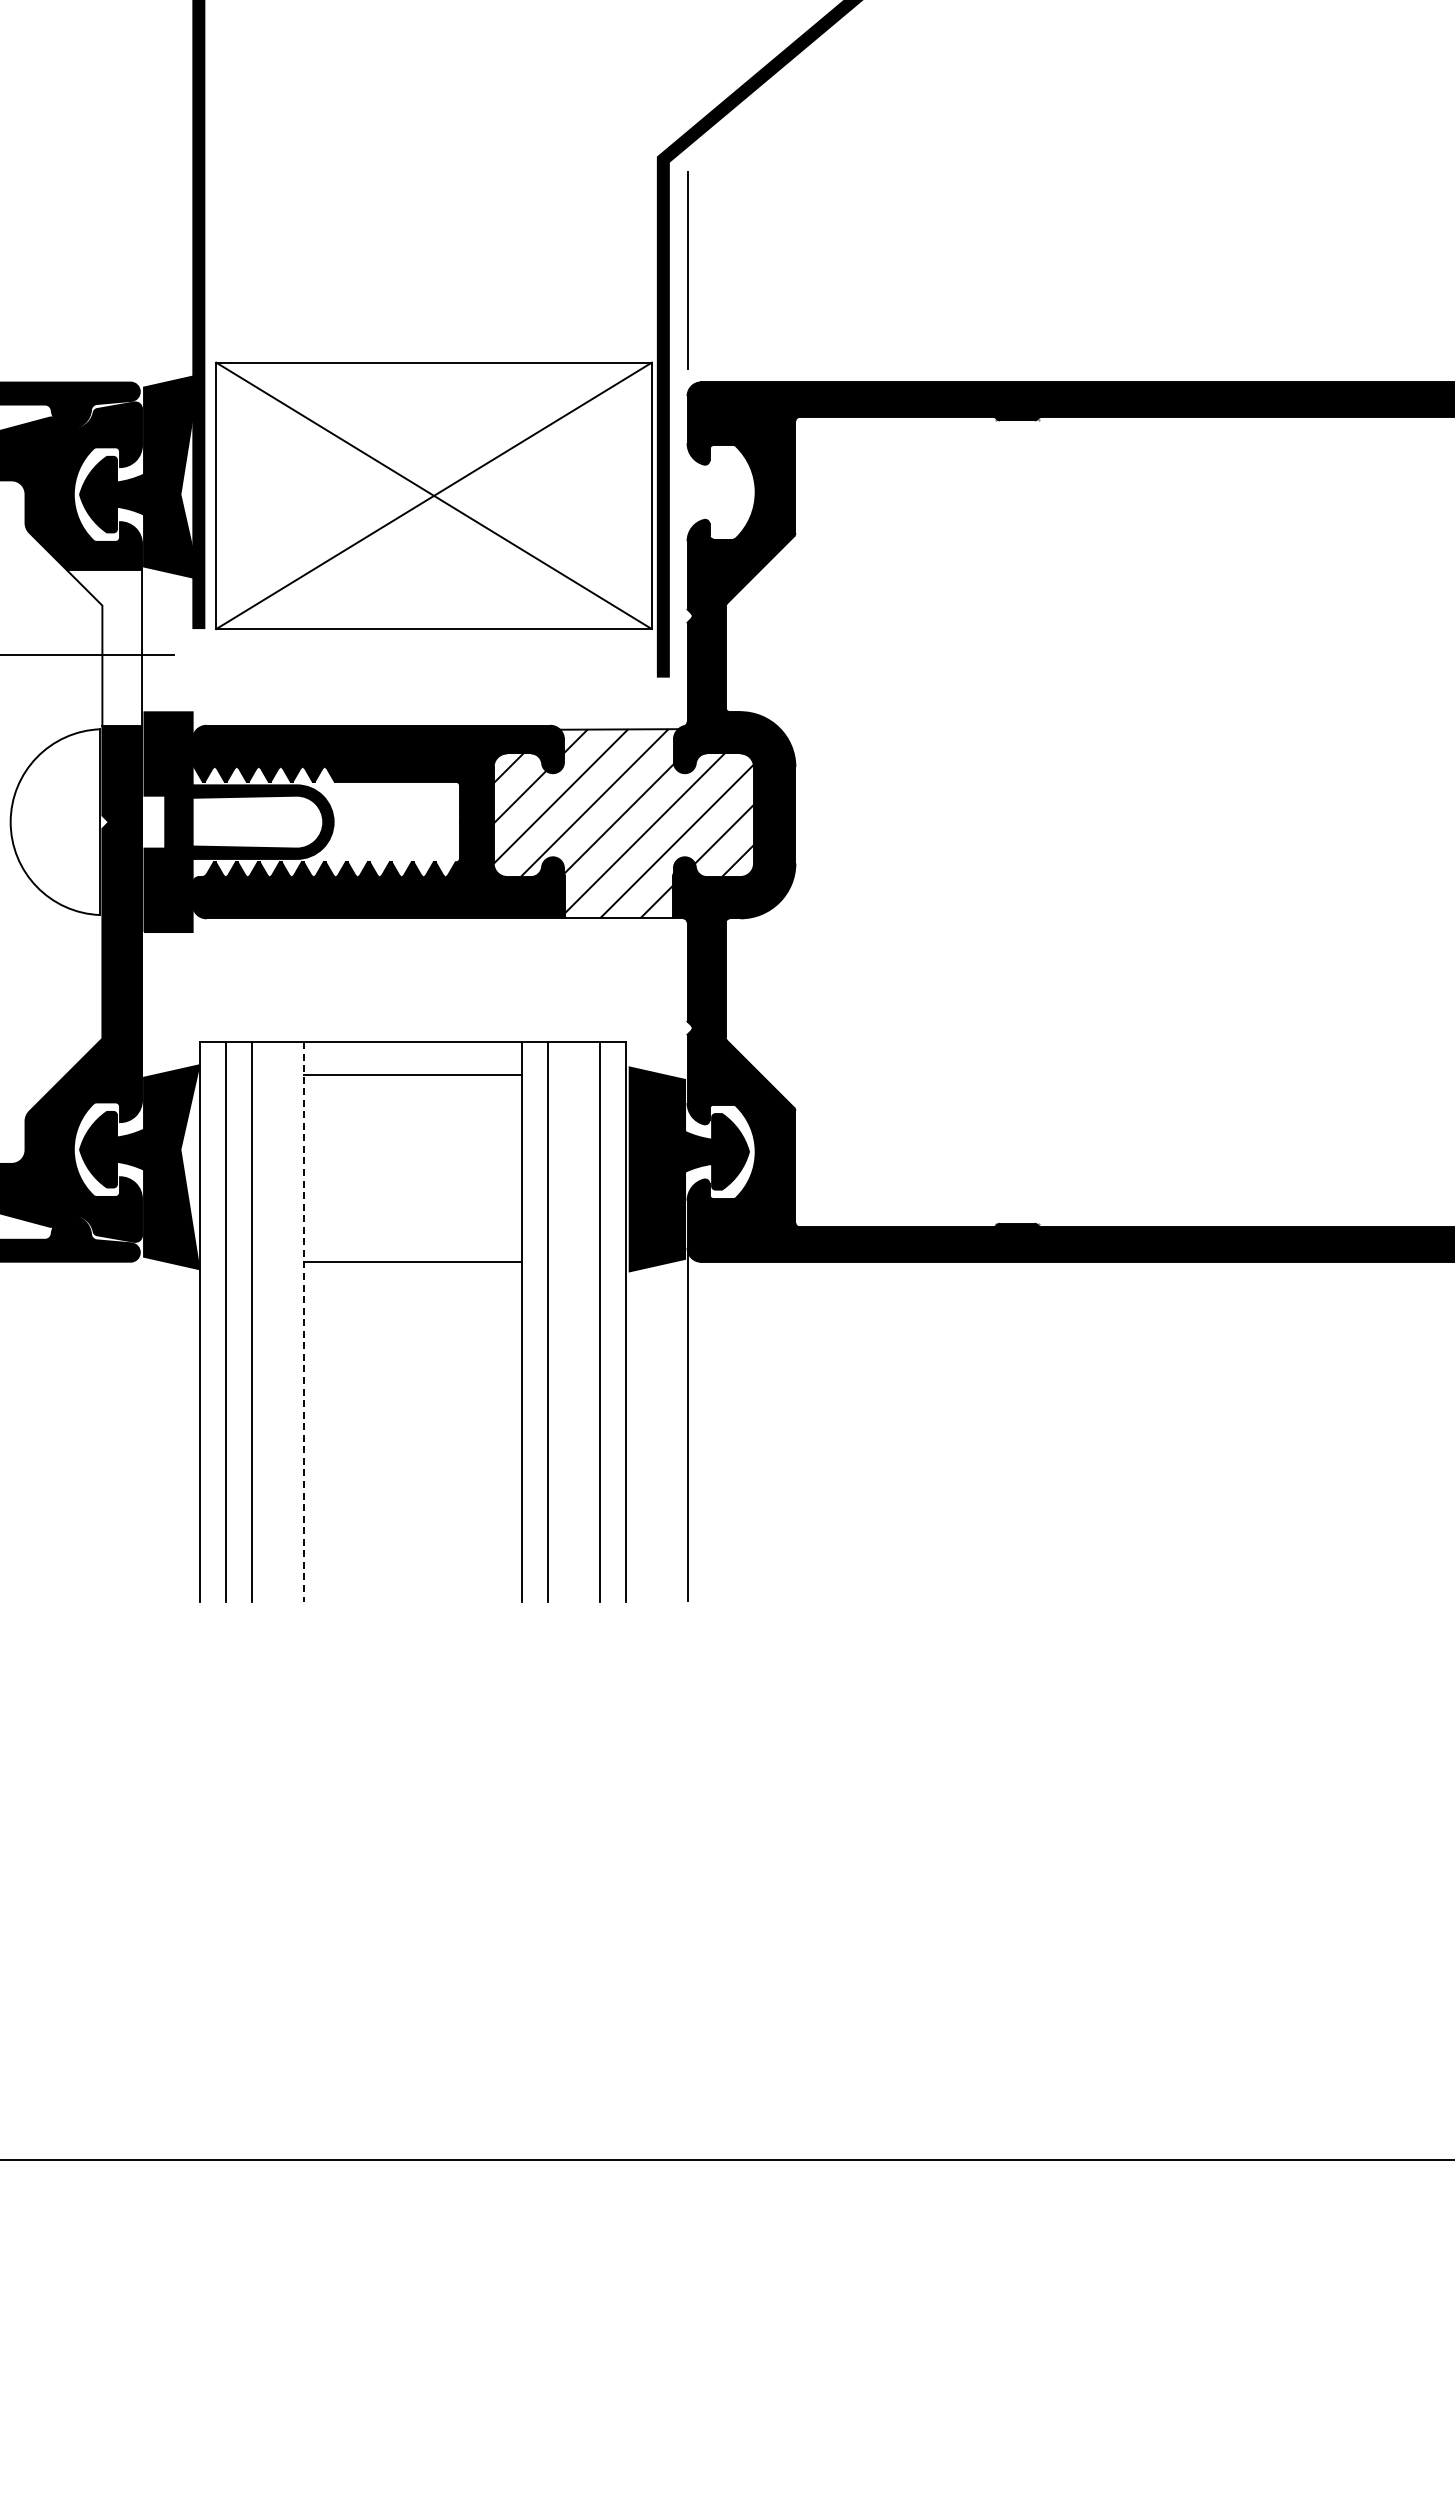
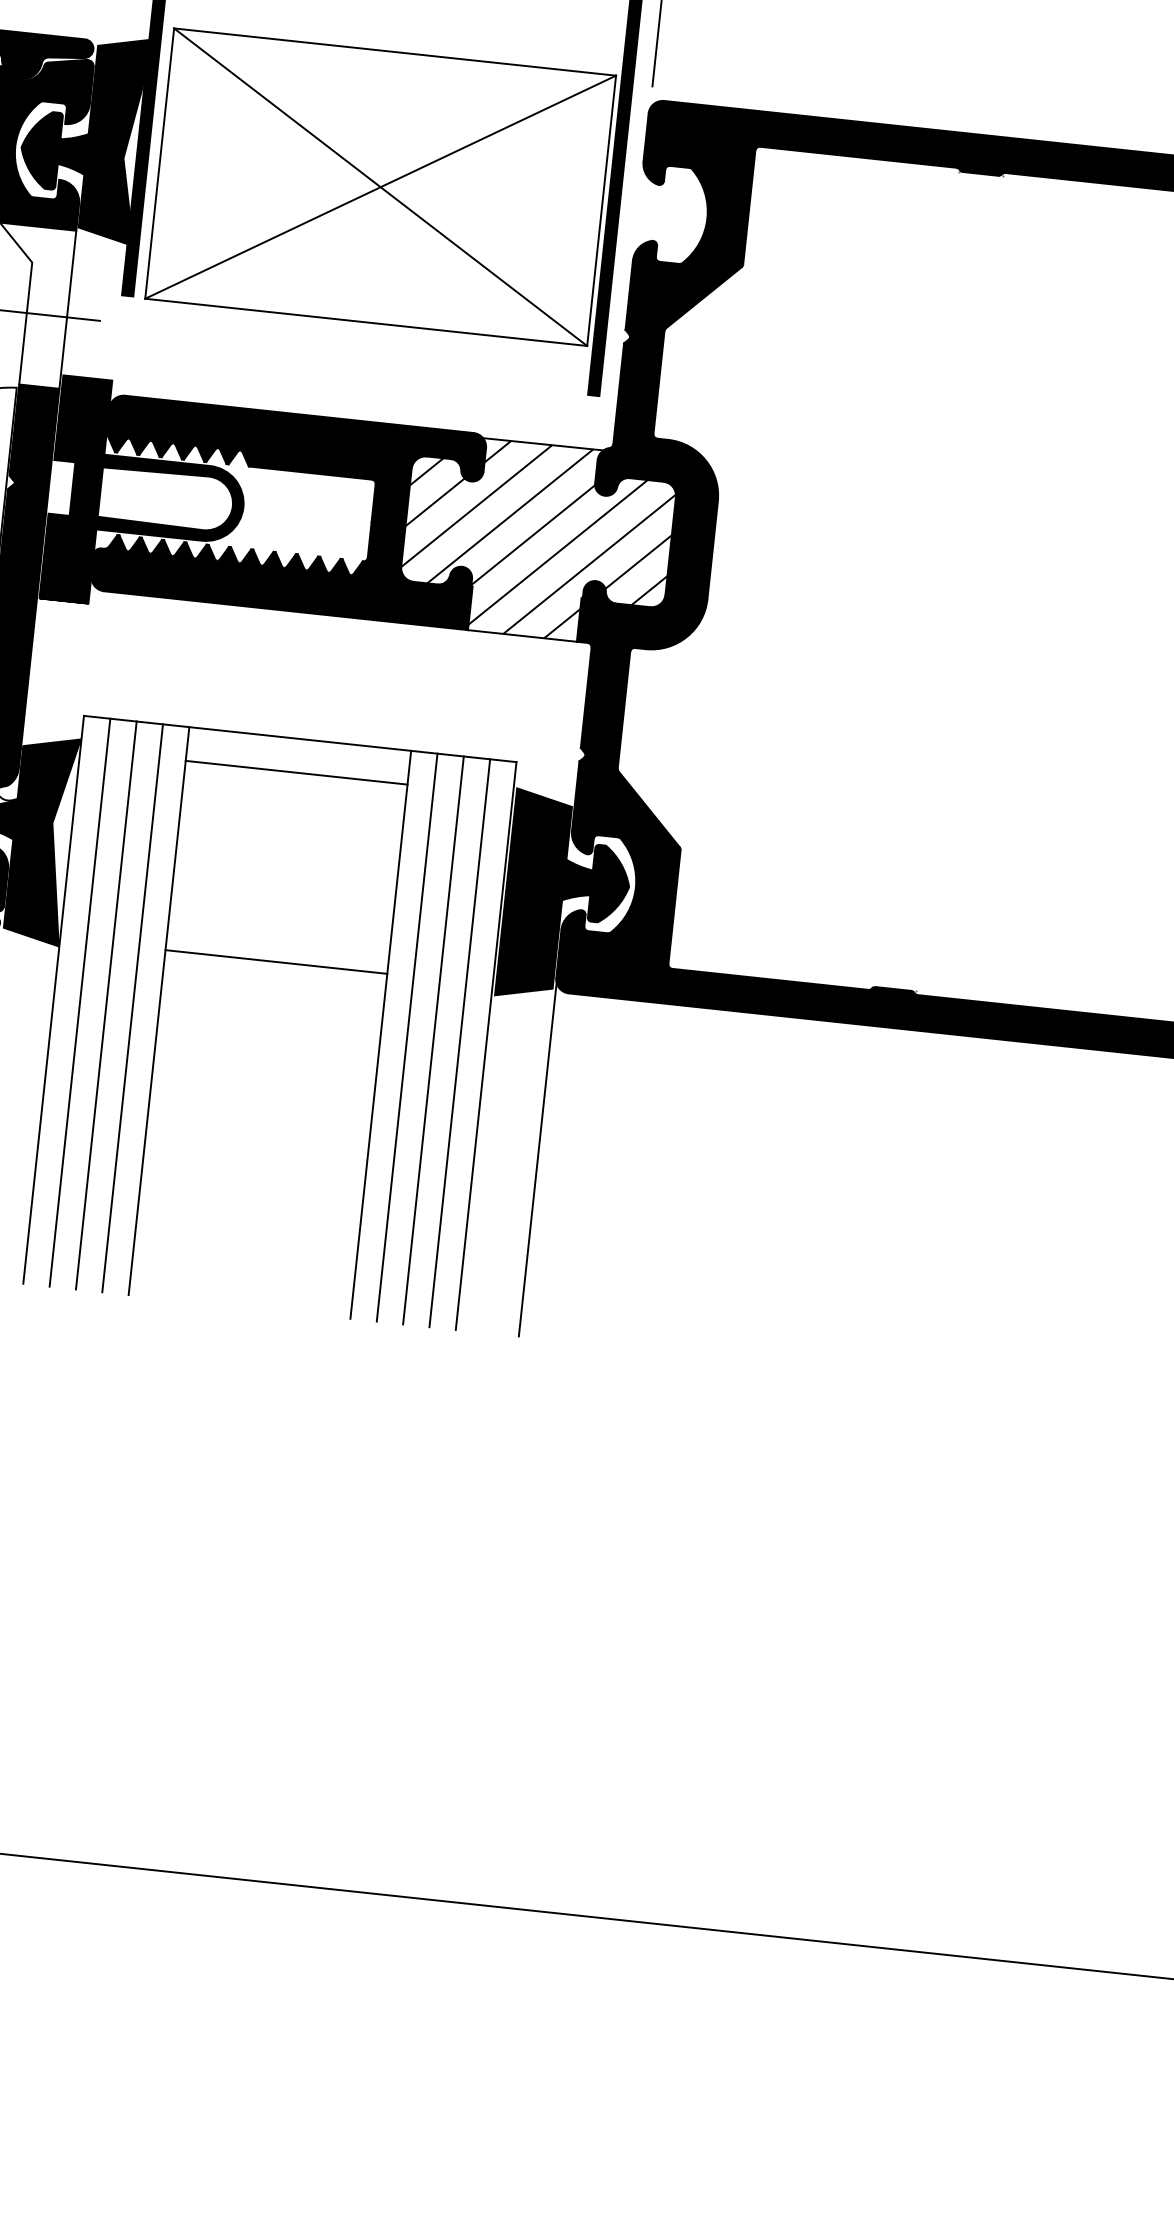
line: (277, 1321) -> (132, 1007), added
line: (303, 1321) -> (158, 1010), dashed -> solid
line: (574, 1321) -> (433, 1040), added

